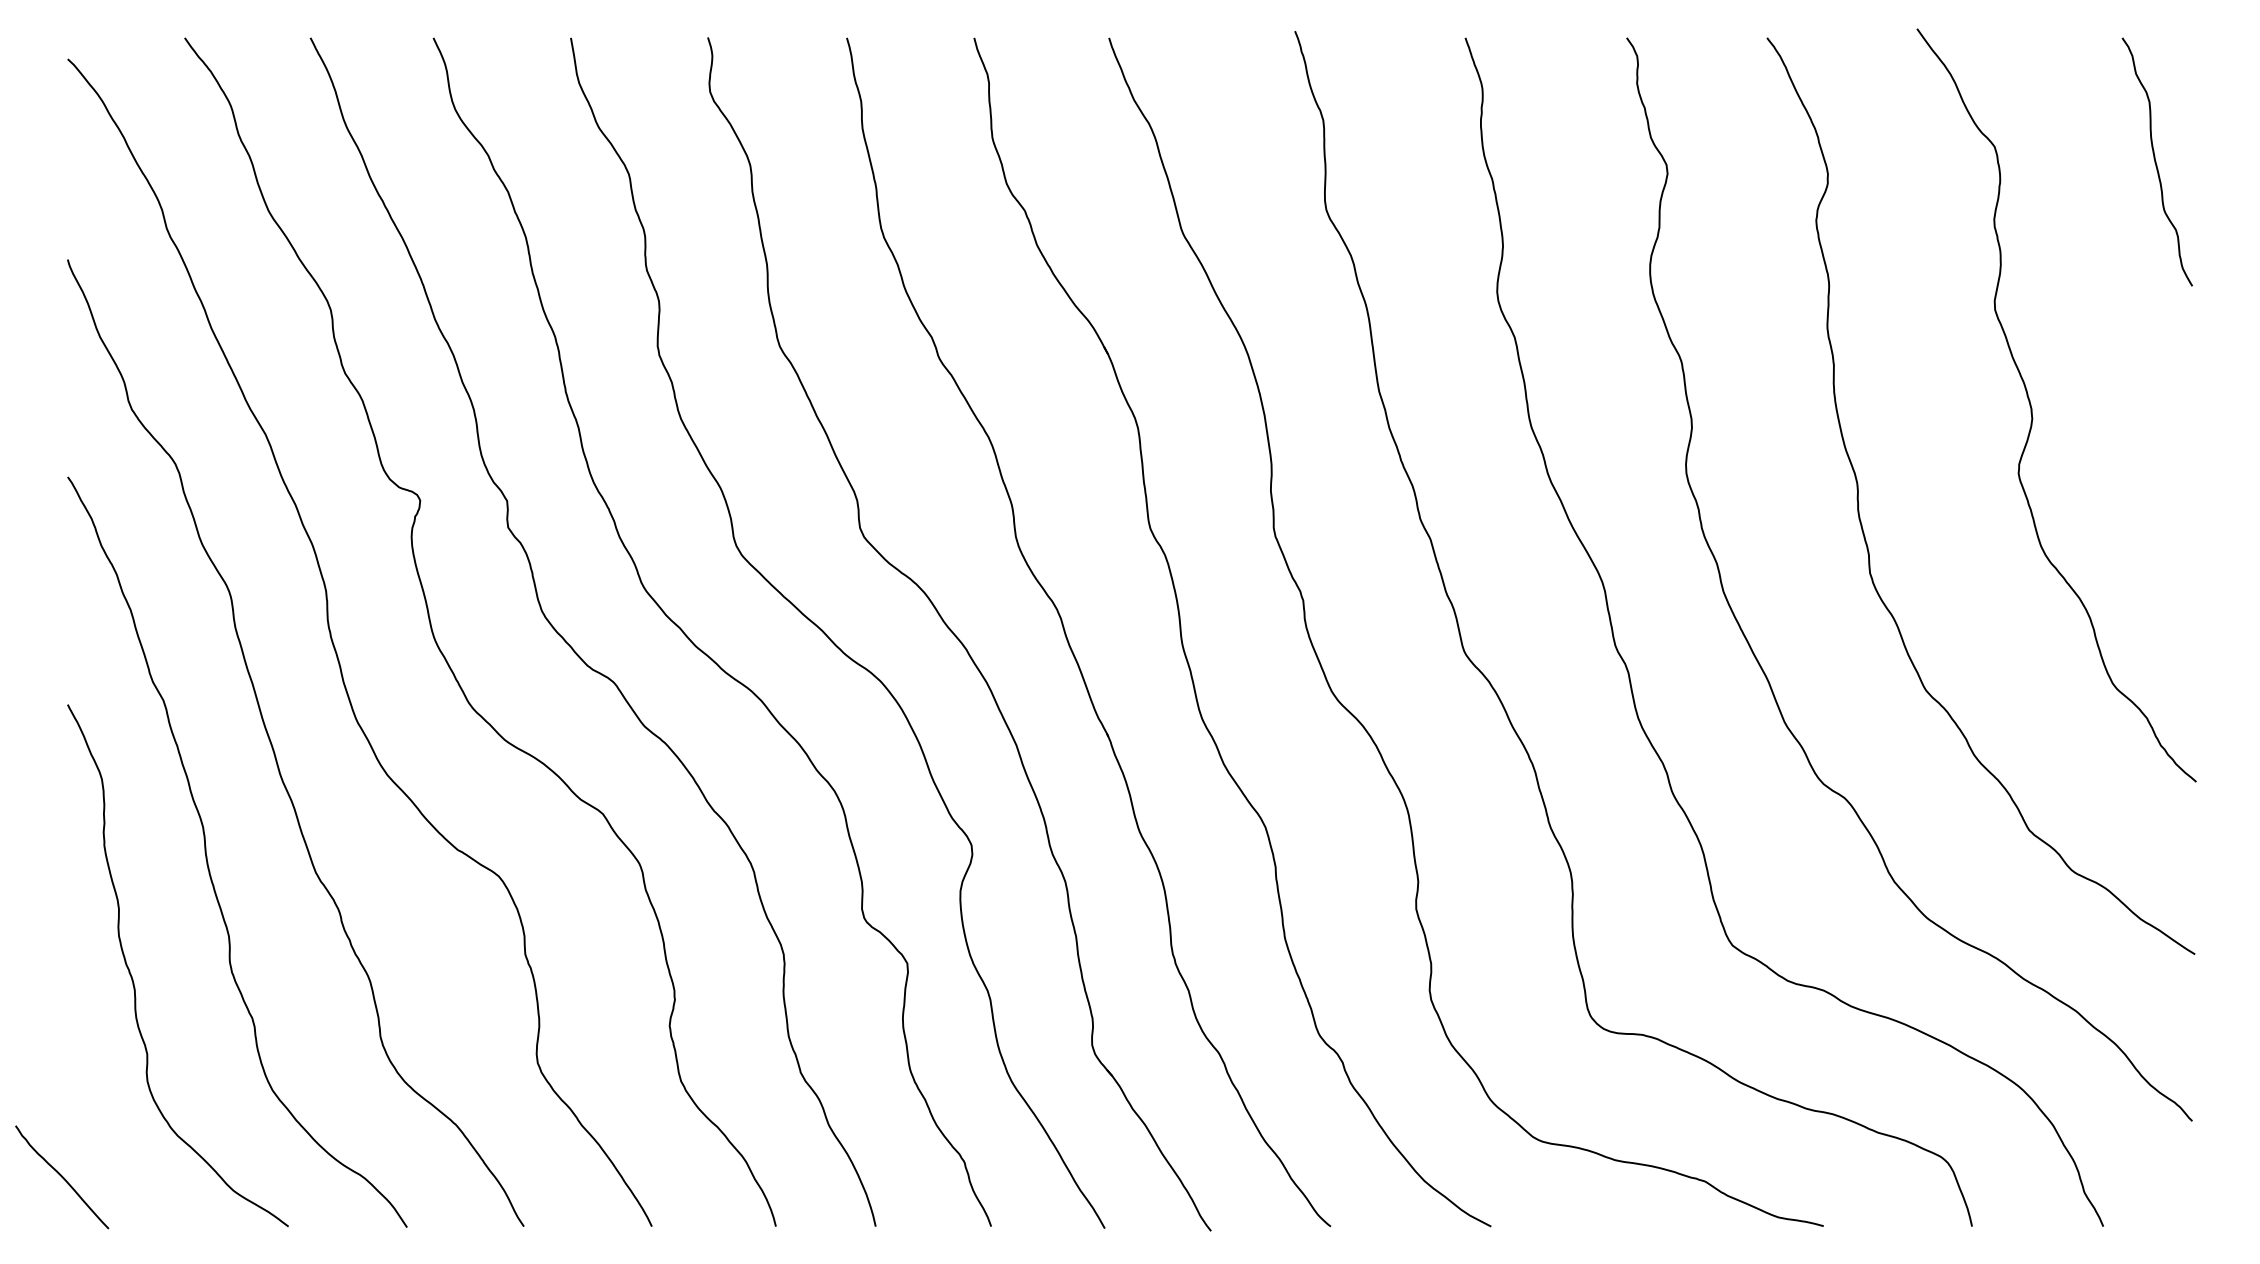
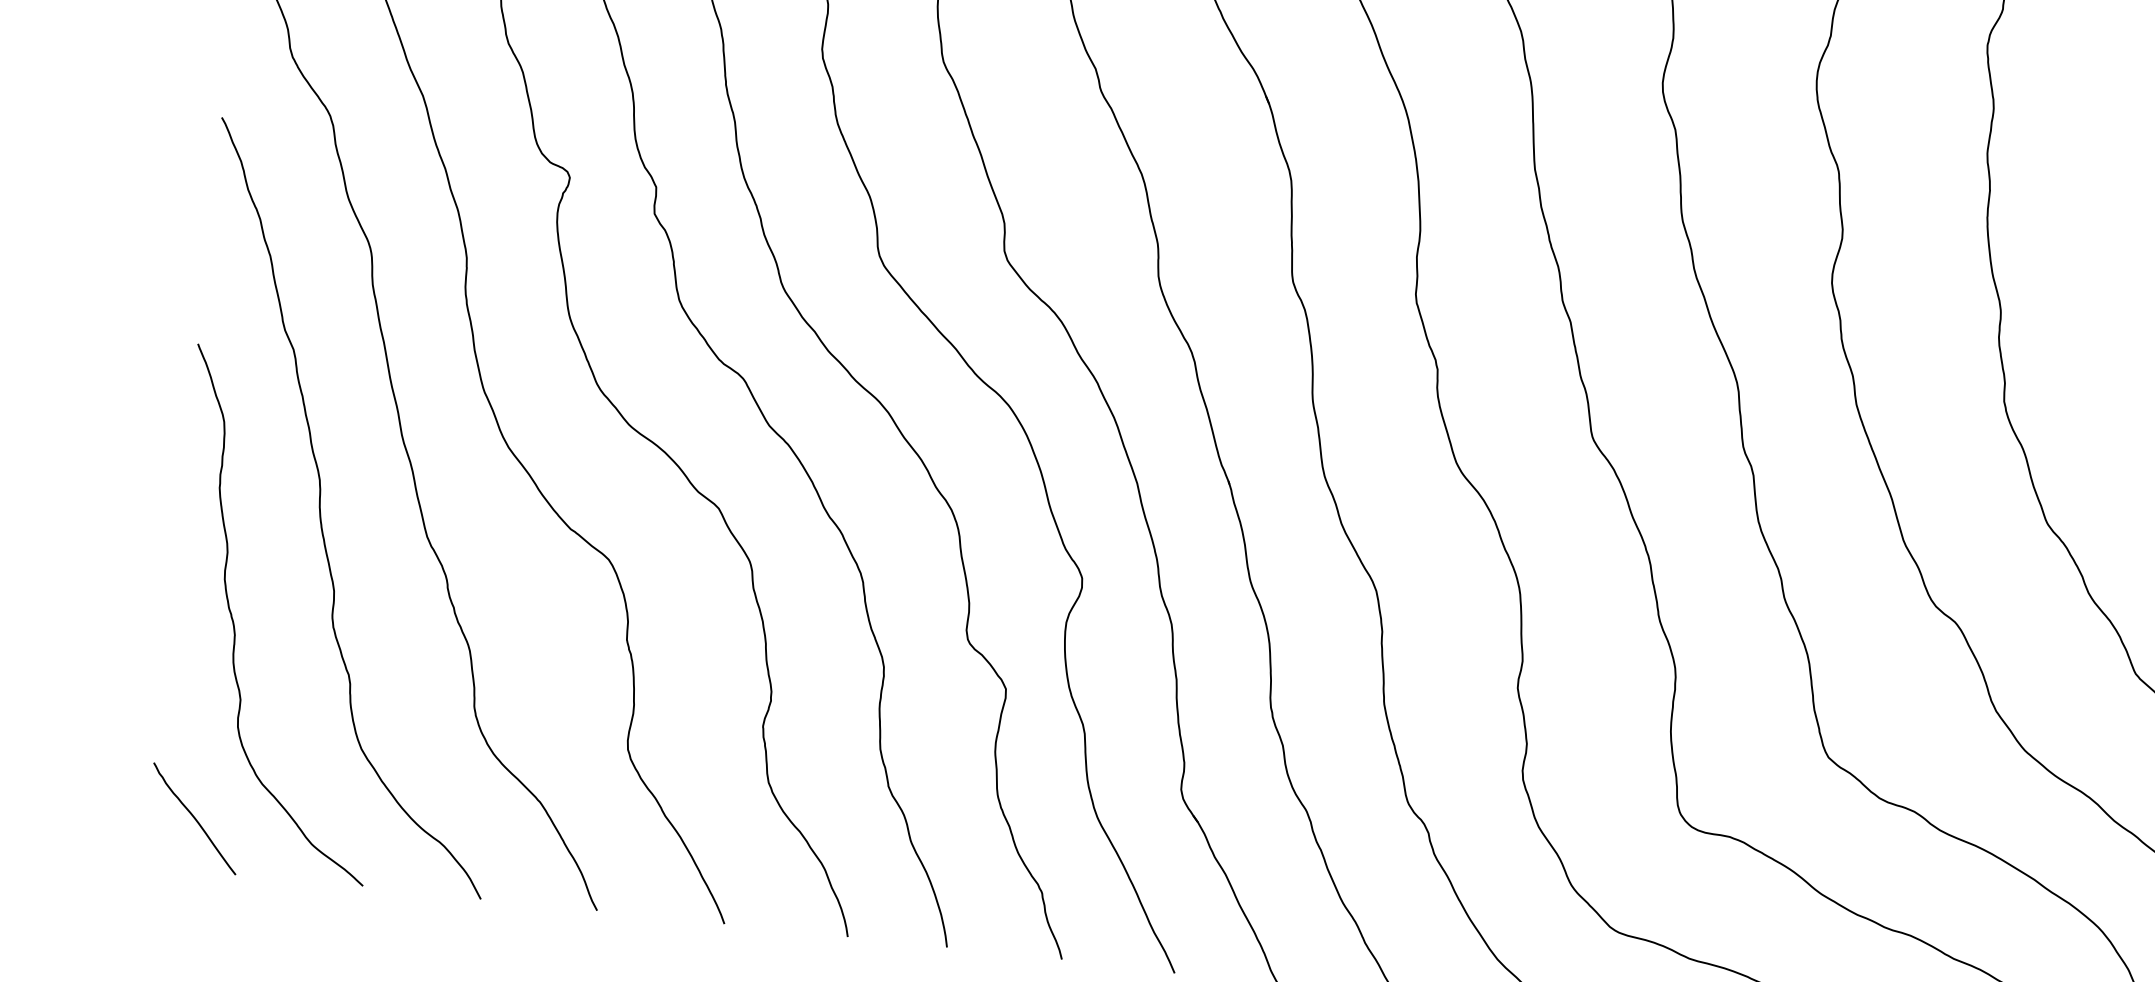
curve: (62, 1177) -> (195, 819), moved

